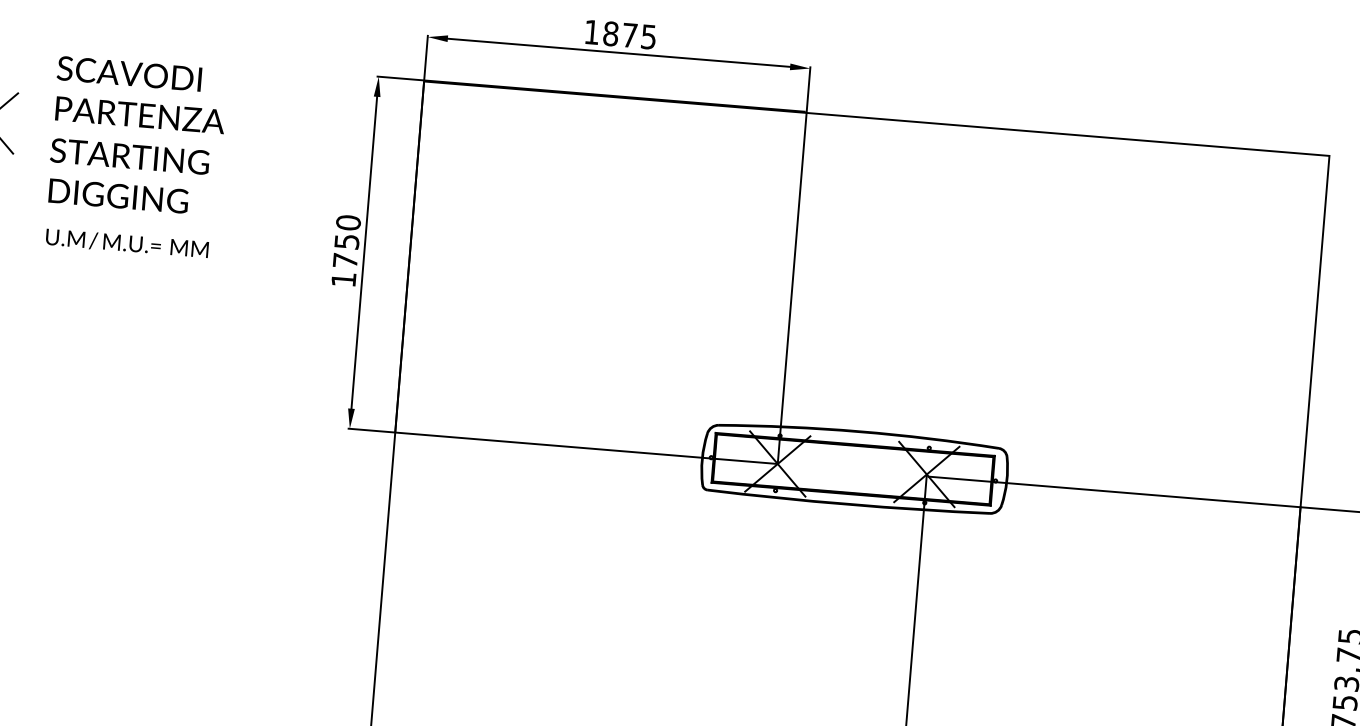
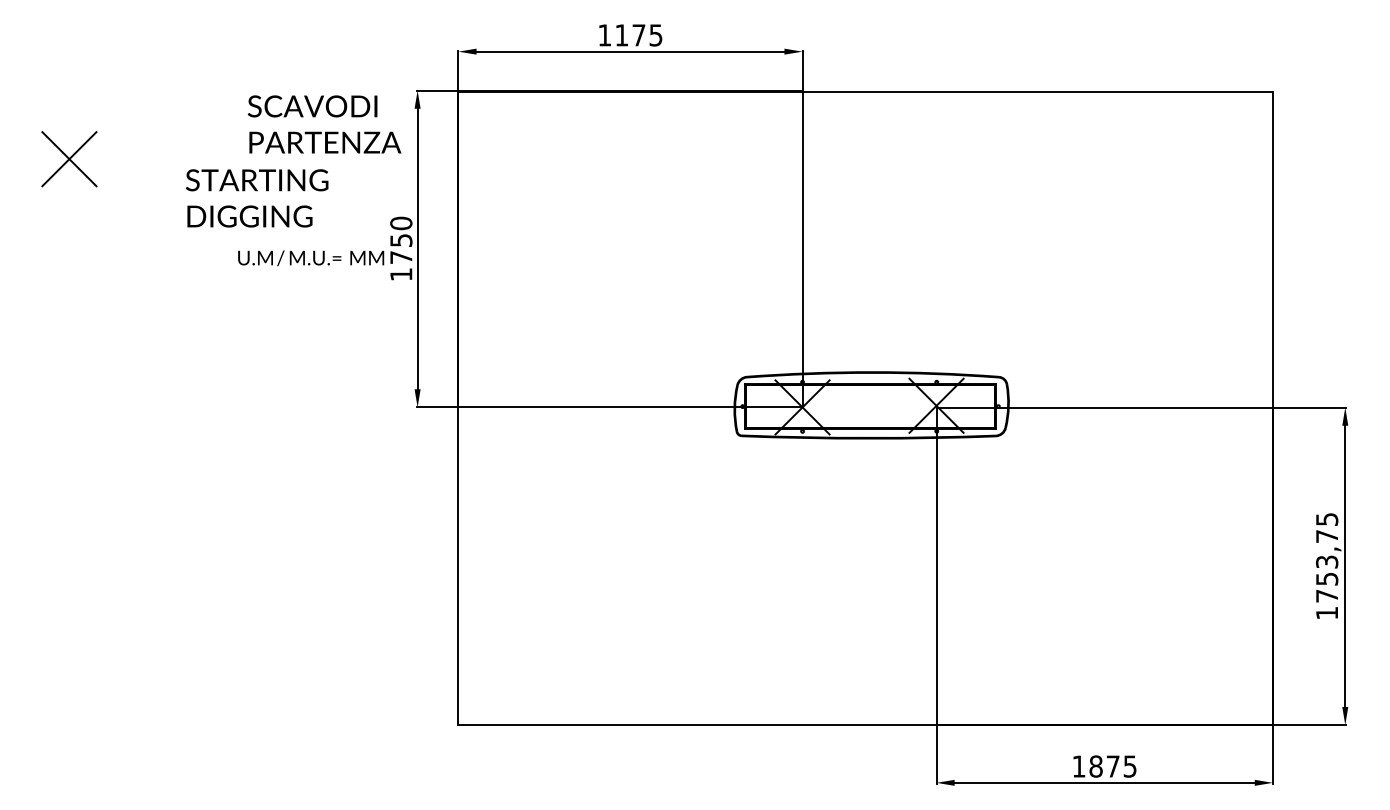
text: (610, 34) -> (621, 35), 1875 -> 1175
text: (141, 95) -> (324, 124), moved
text: (127, 176) -> (256, 198), moved
text: (127, 243) -> (311, 258), moved

